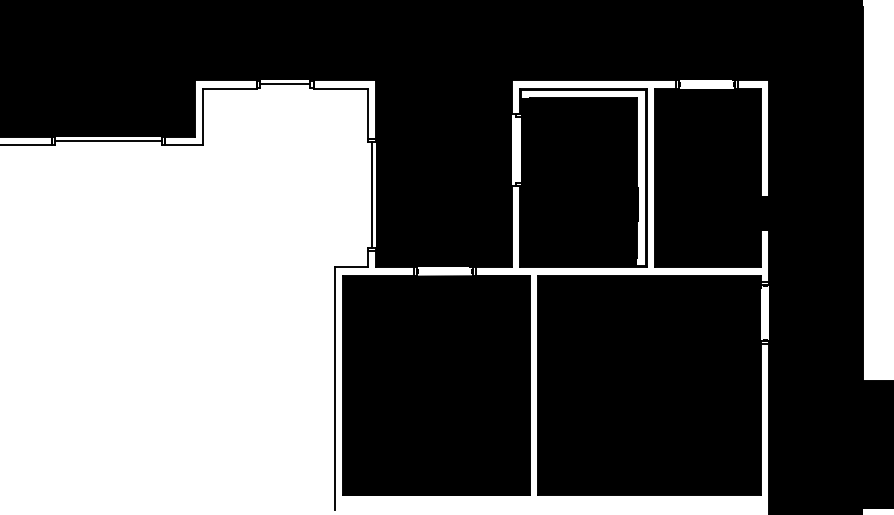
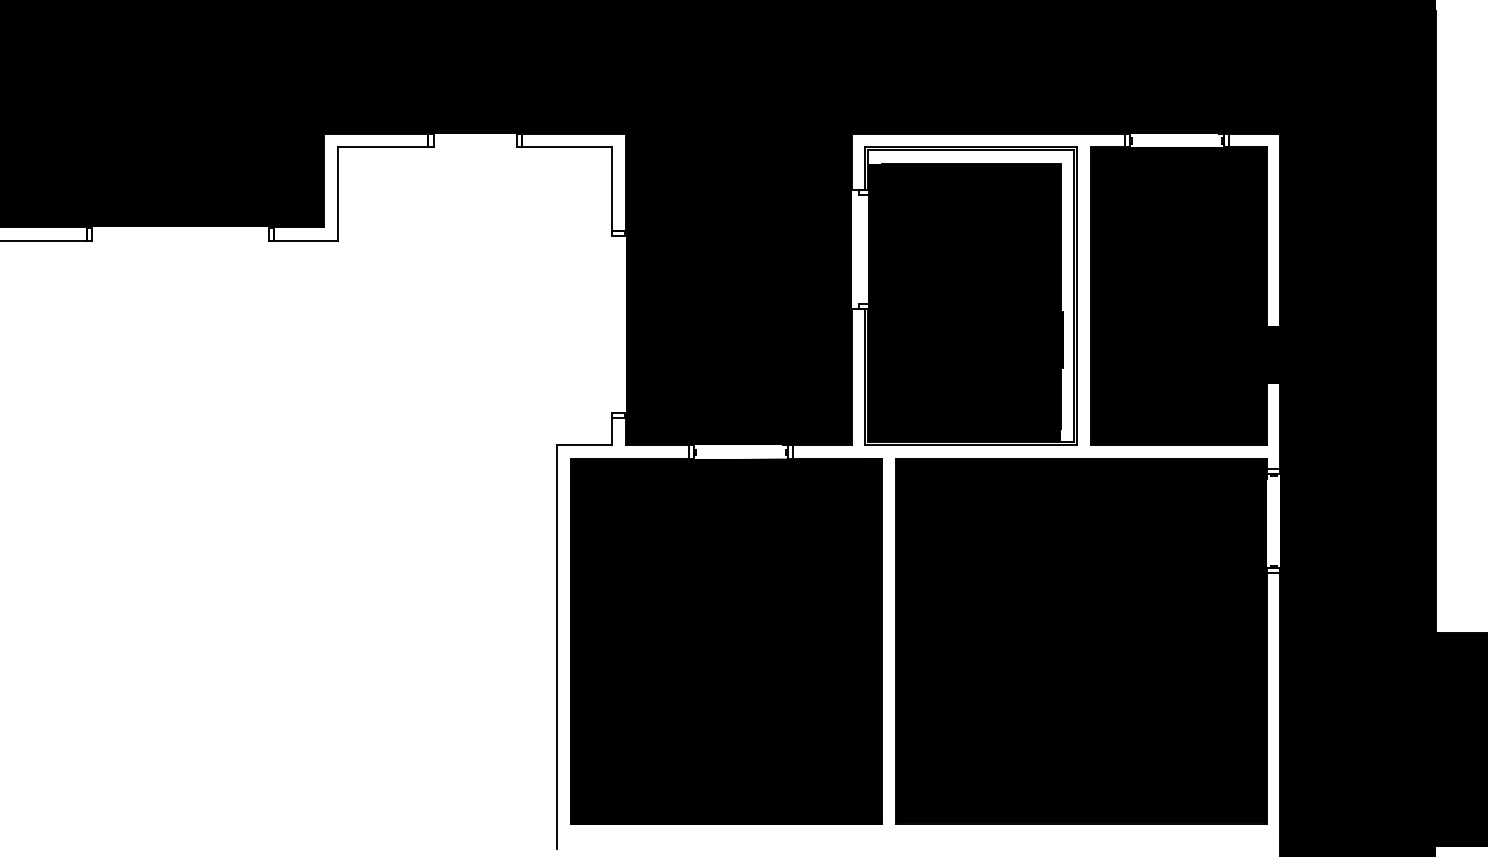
line: (285, 84) -> (475, 140), removed
line: (108, 140) -> (180, 233), removed
line: (371, 194) -> (618, 323), removed

